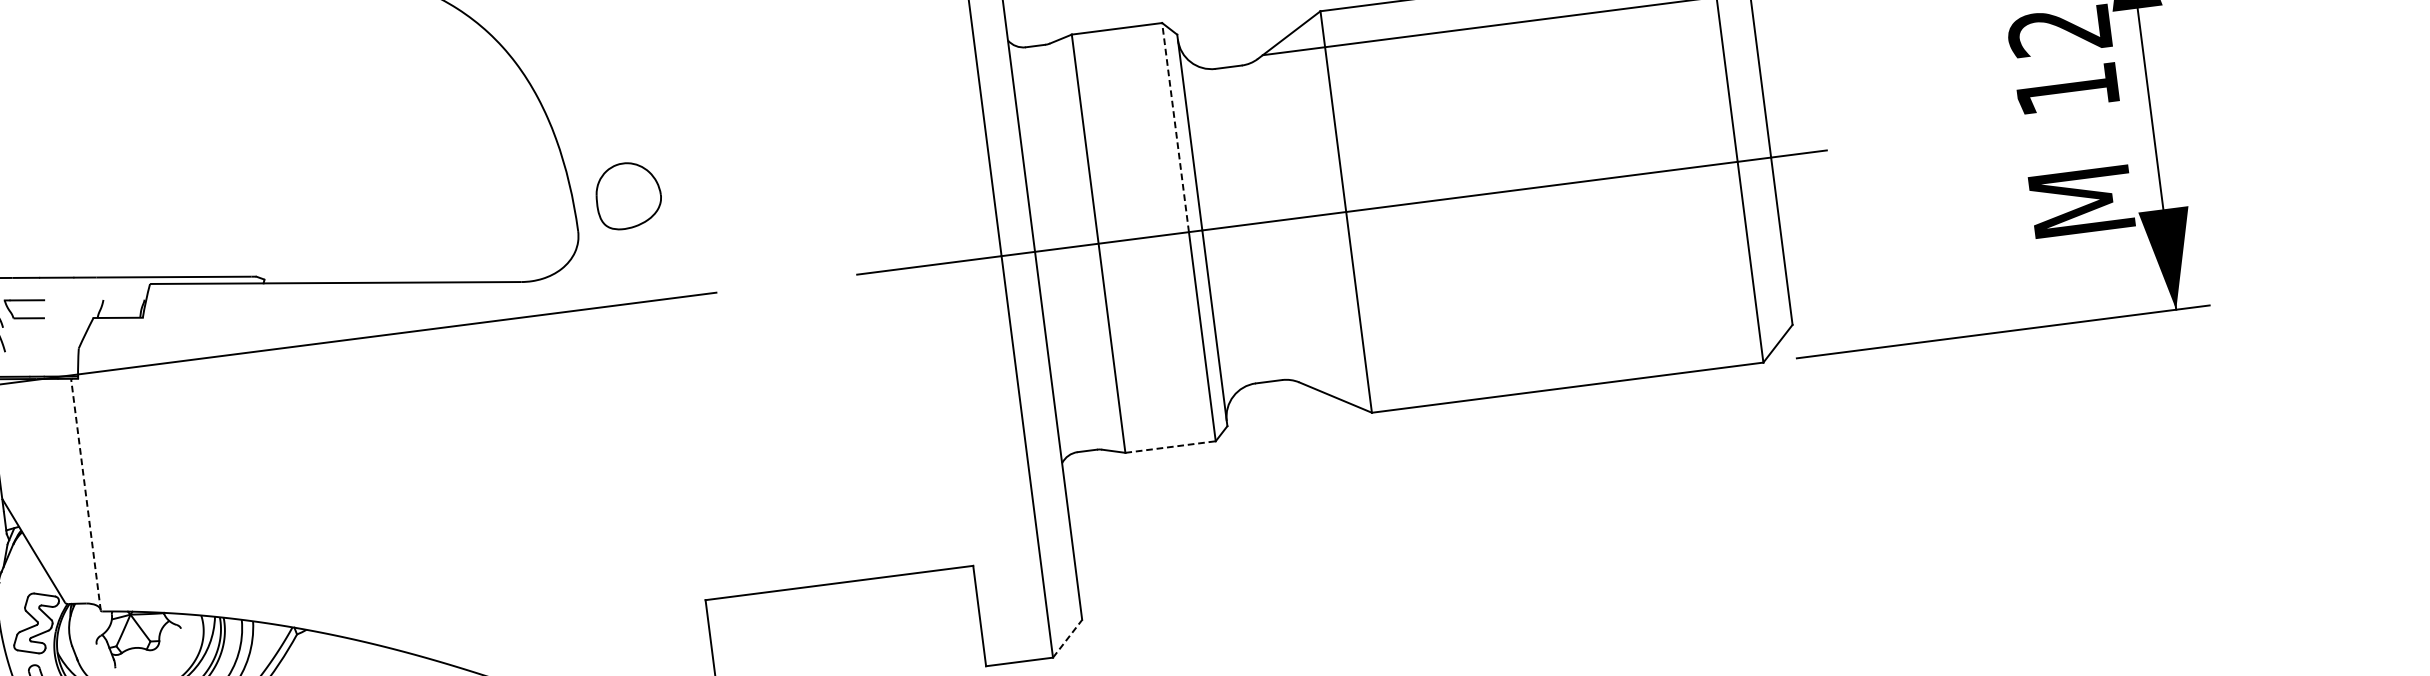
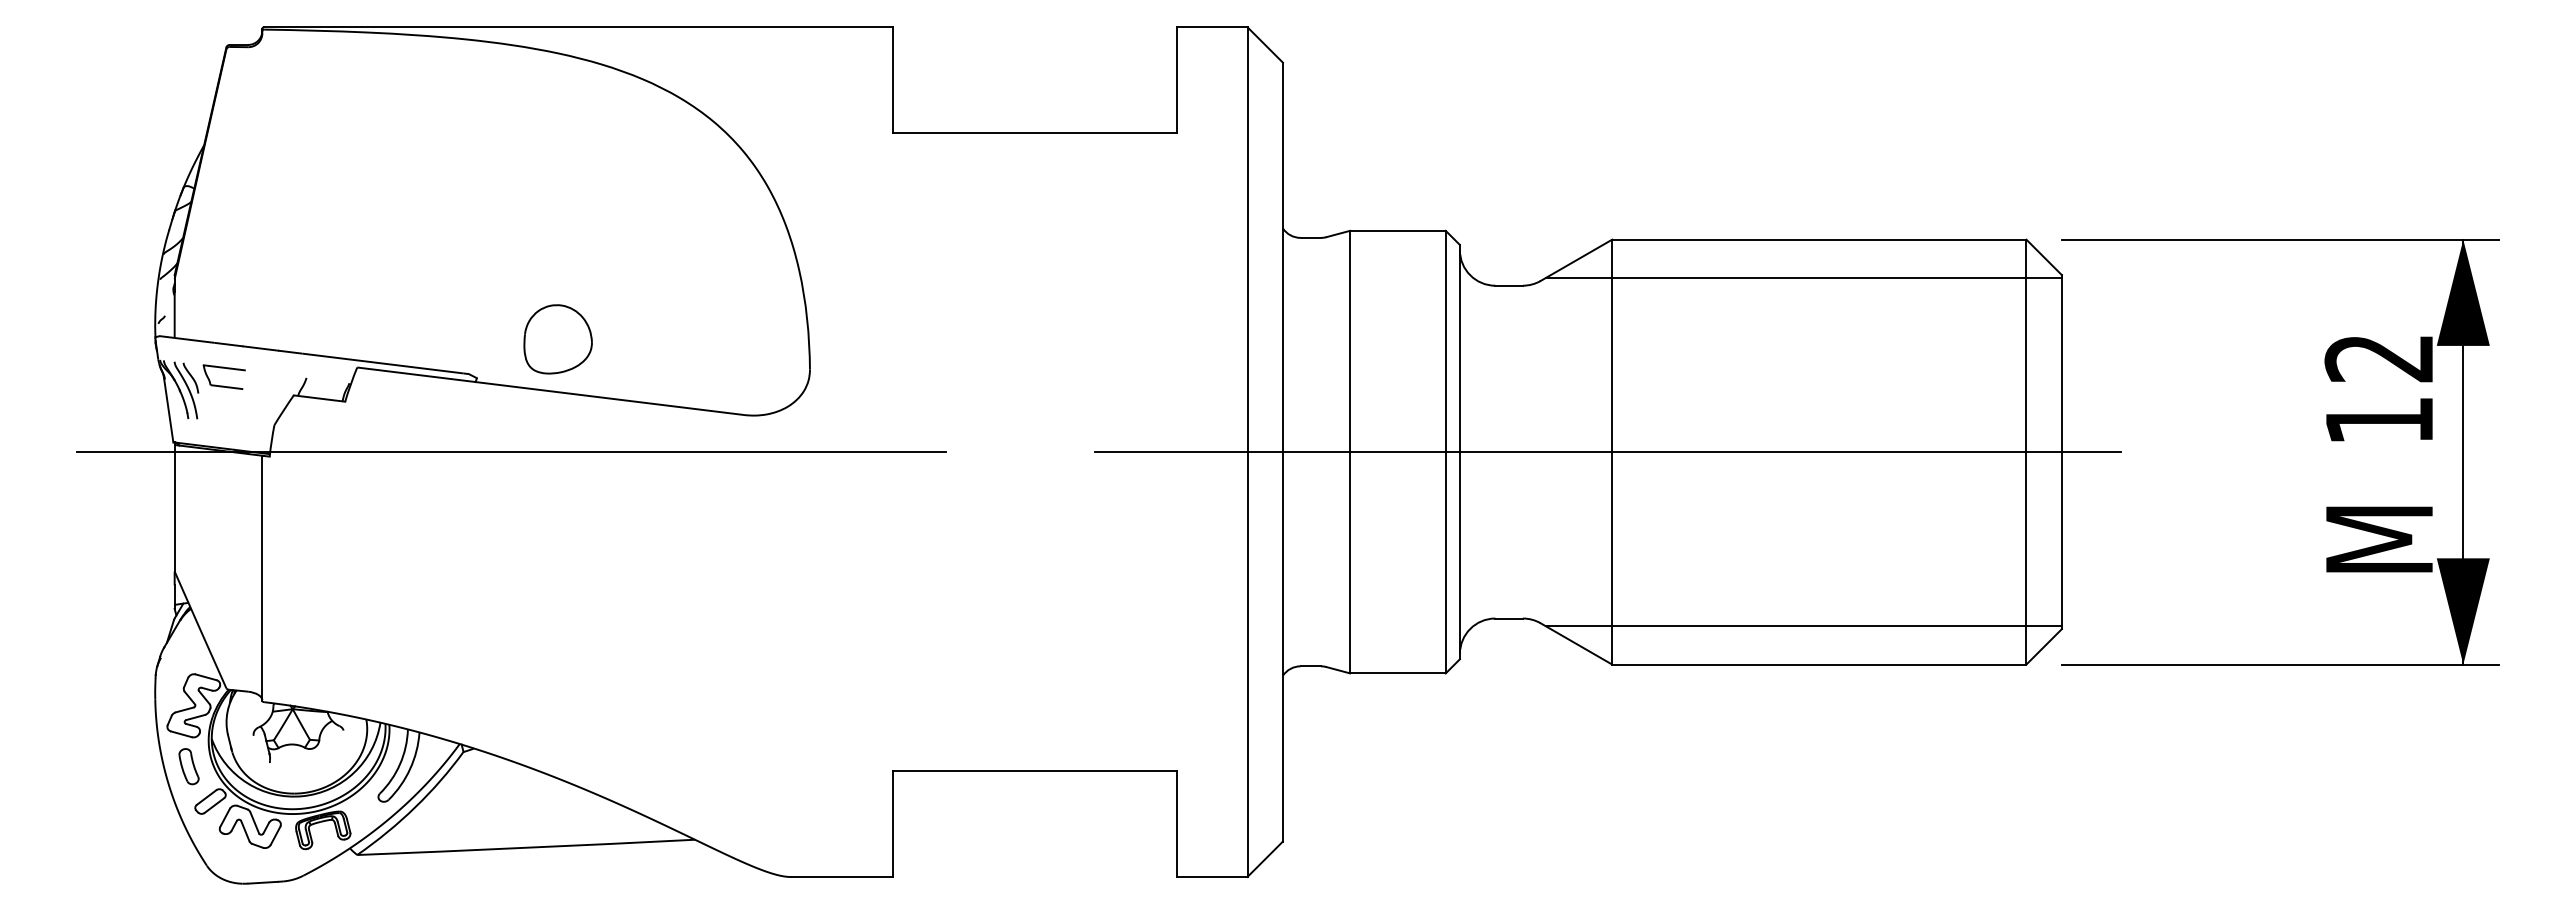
line: (1175, 127) -> (1445, 341), dashed -> solid
part: (627, 195) -> (557, 339), moved
line: (1548, 353) -> (1803, 626), added
line: (1170, 447) -> (1397, 673), dashed -> solid
line: (86, 494) -> (262, 578), dashed -> solid
line: (1067, 638) -> (1265, 858), dashed -> solid

